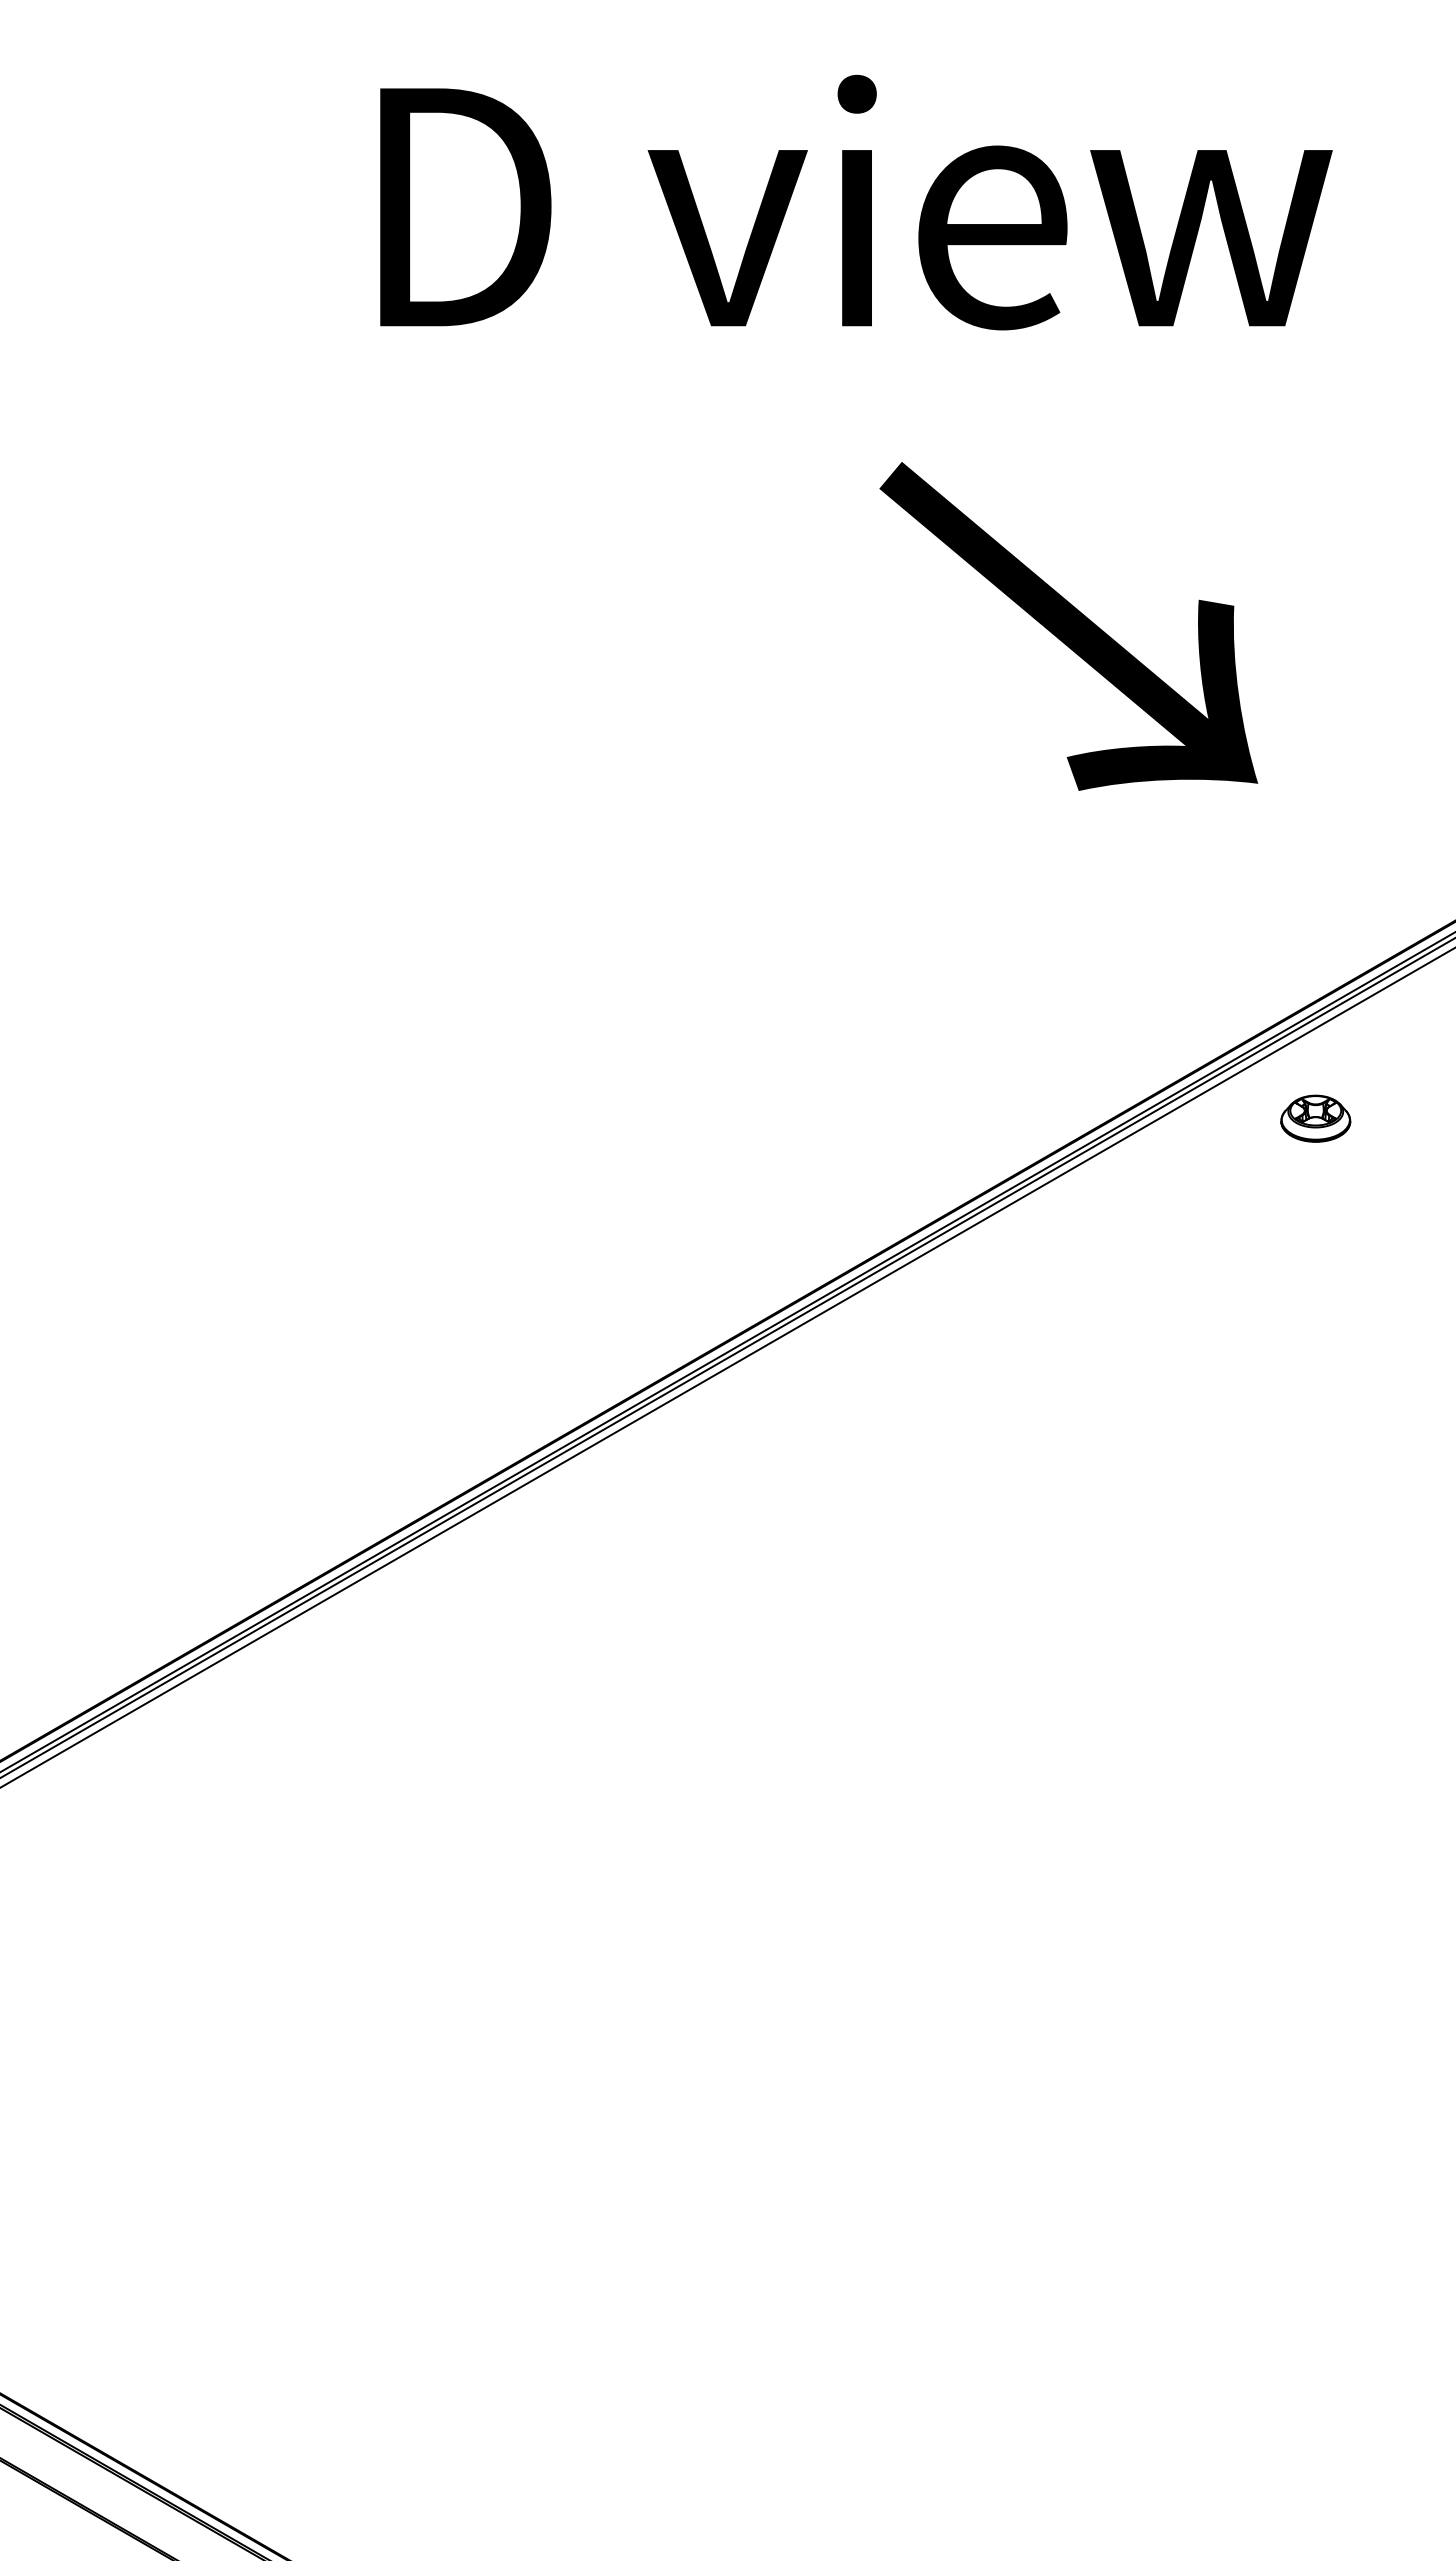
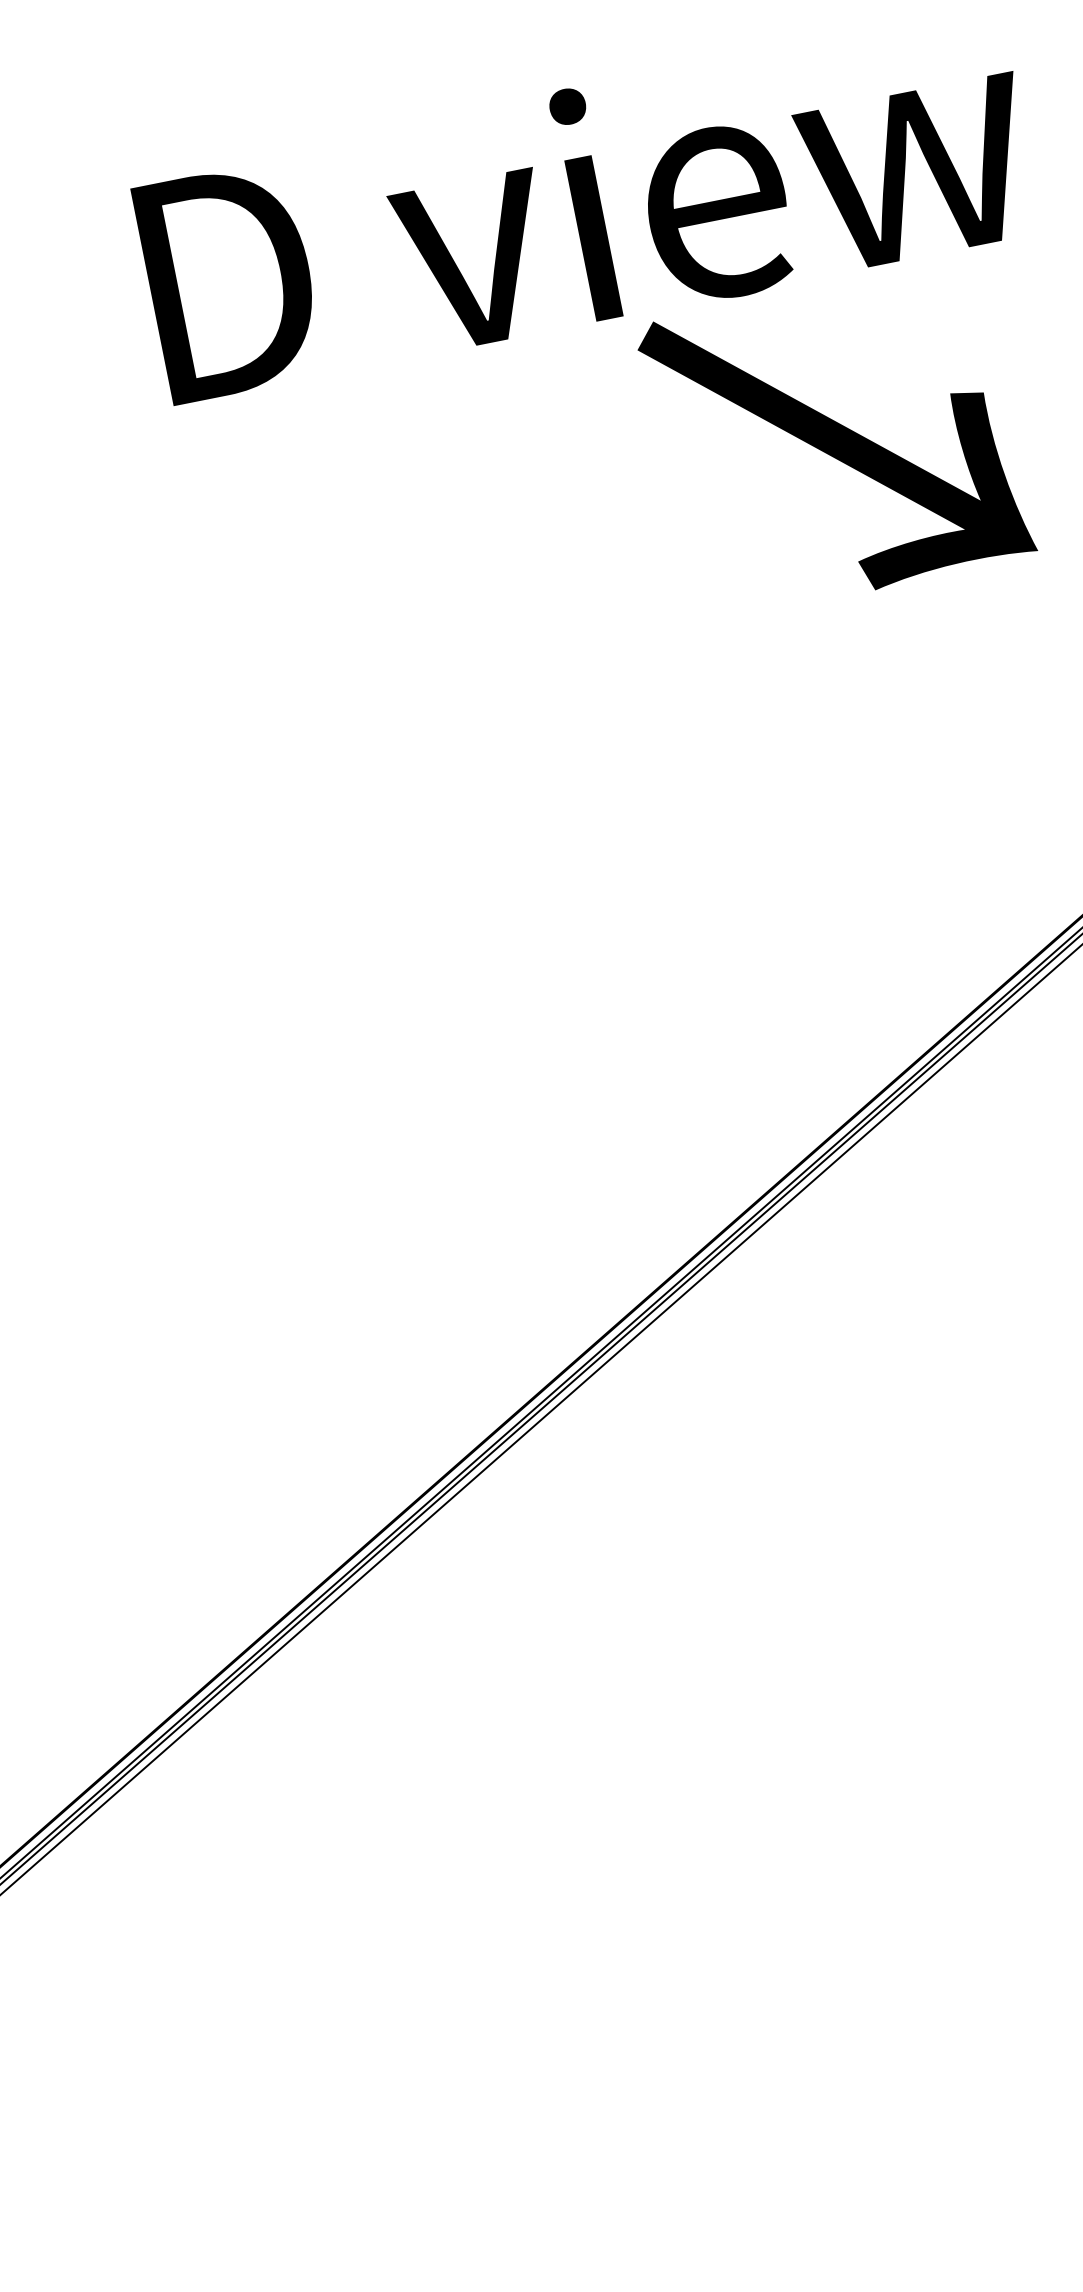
text: (1068, 626) -> (835, 441), moved

